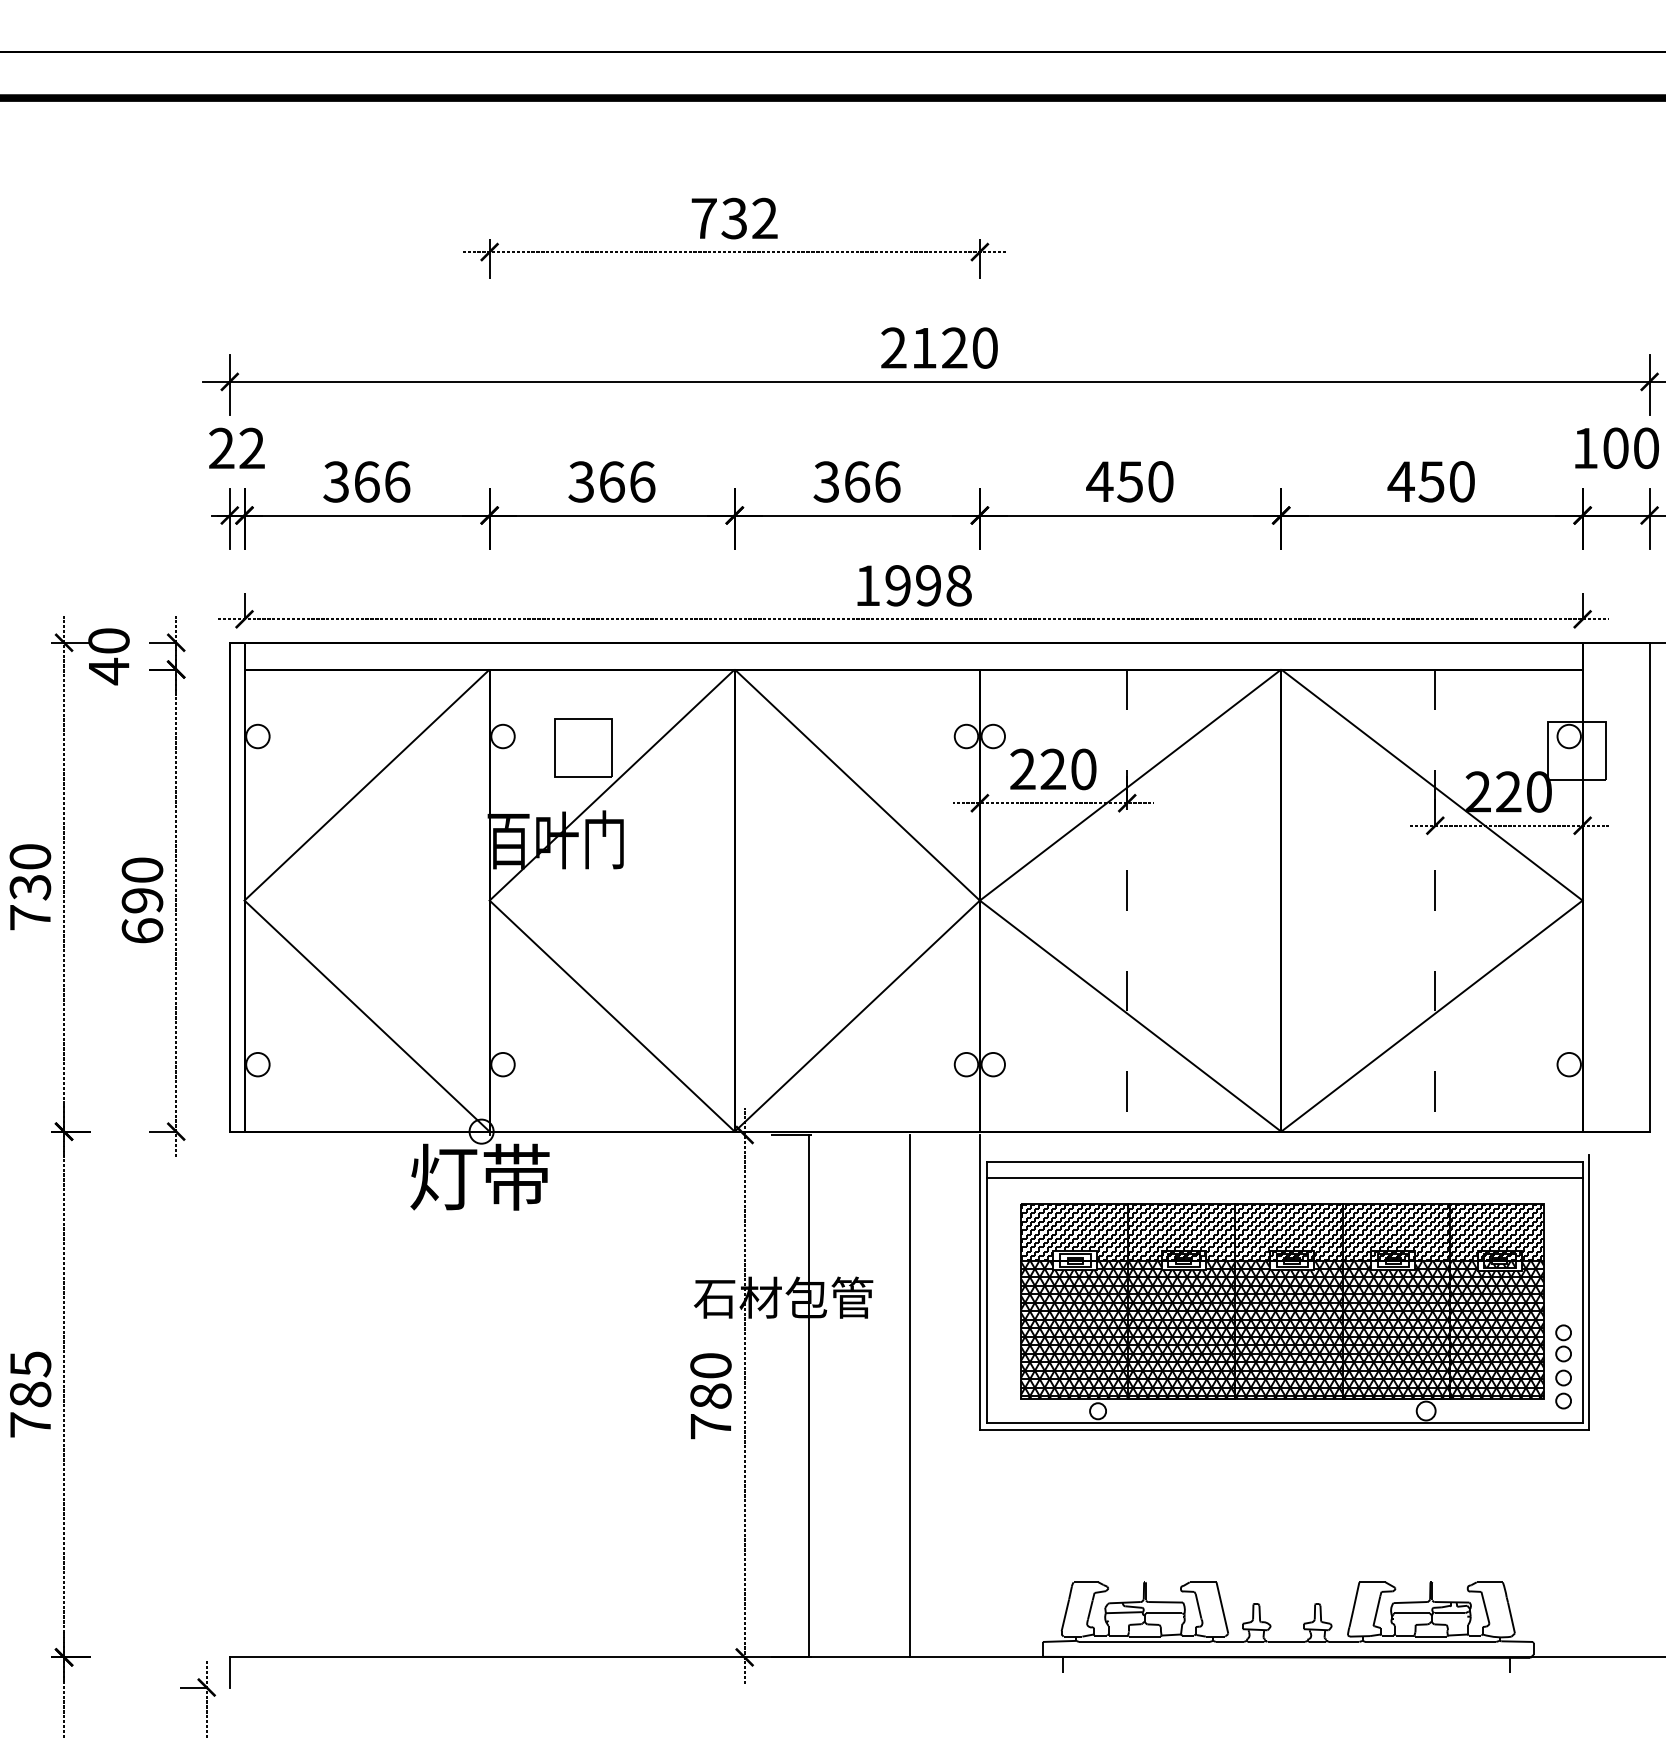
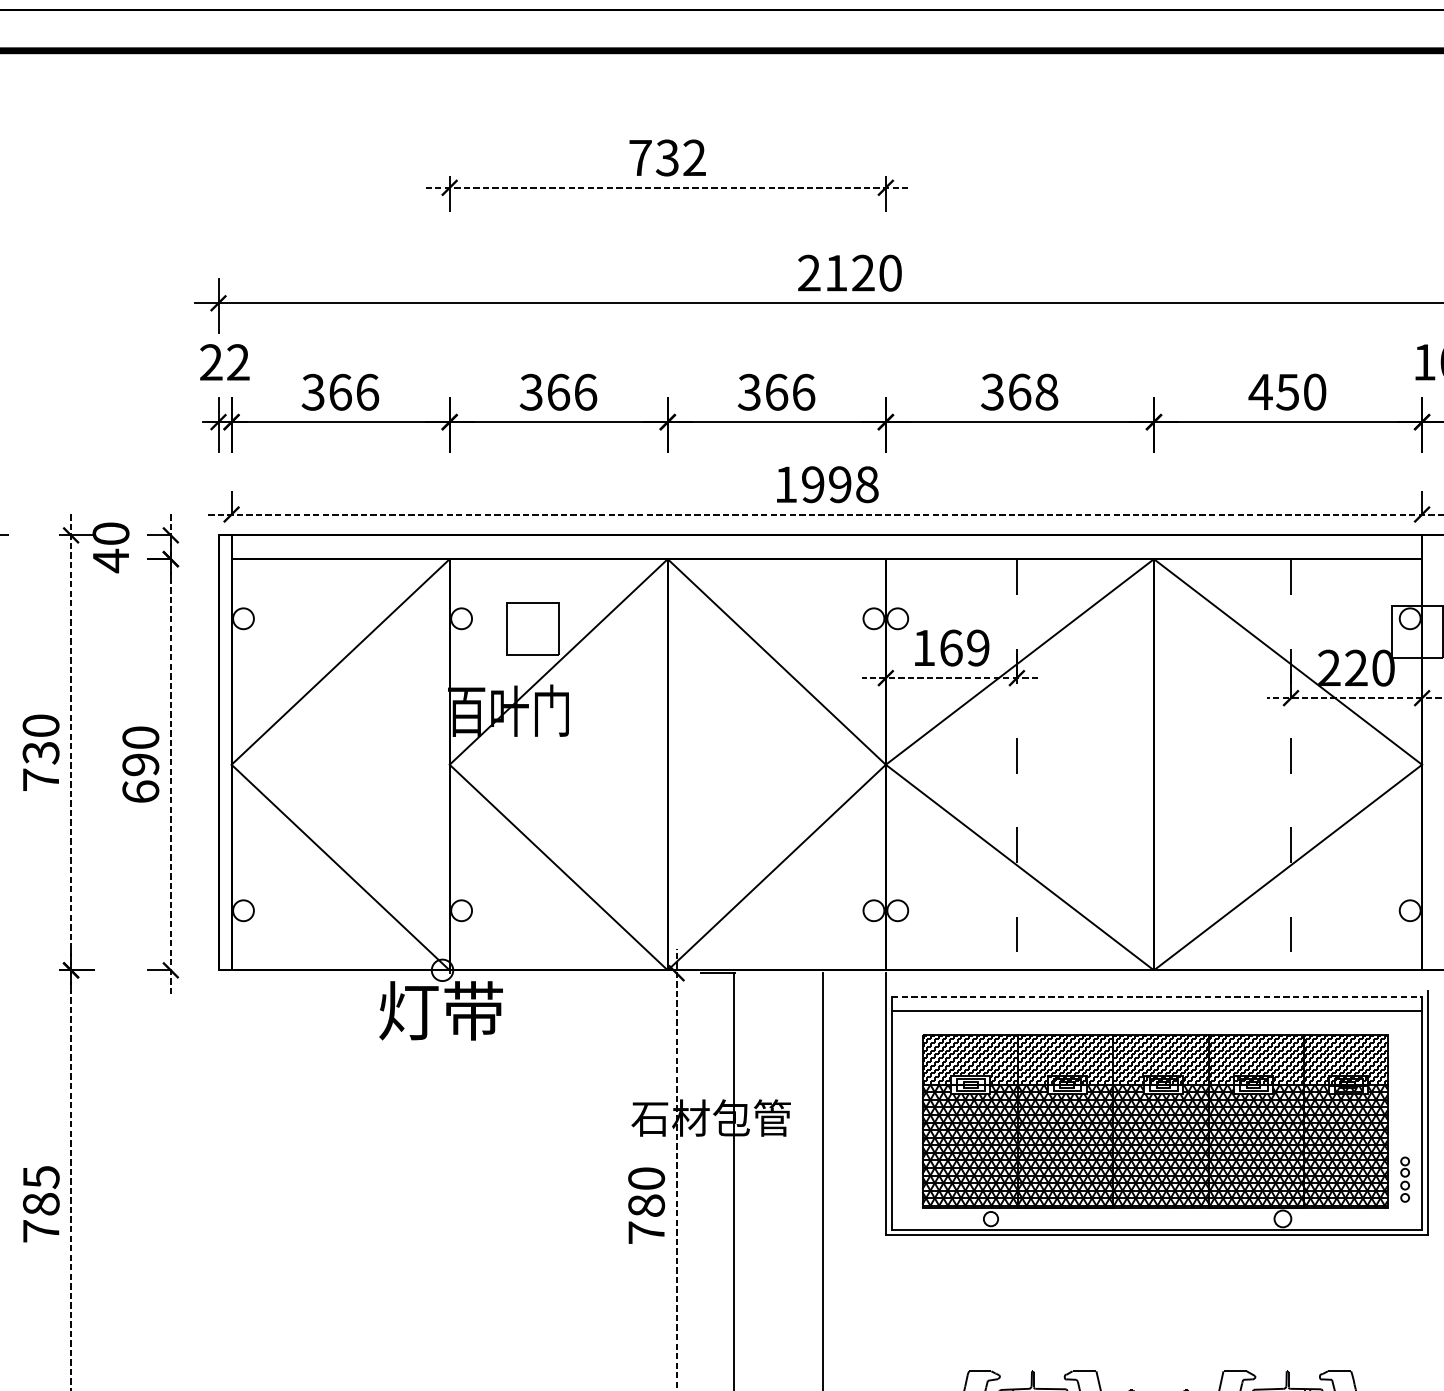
text: (1129, 481) -> (1018, 391), 450 -> 368
text: (1053, 769) -> (951, 648), 220 -> 169
line: (1285, 1161) -> (1157, 996), solid -> dashed
part: (1563, 1366) -> (1405, 1179), size x0.6

